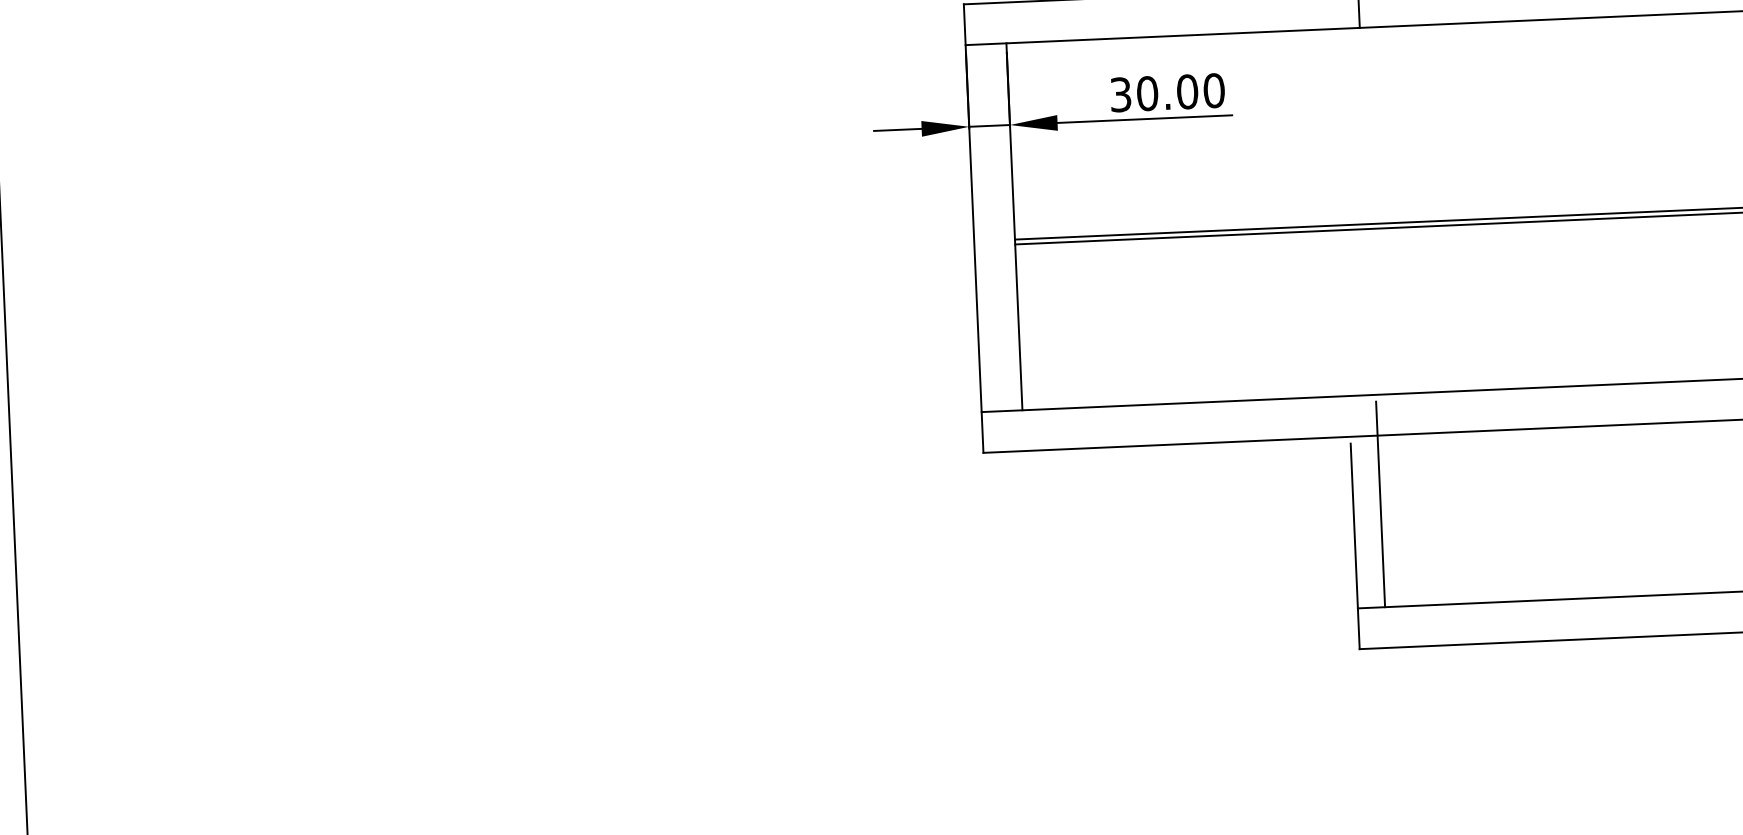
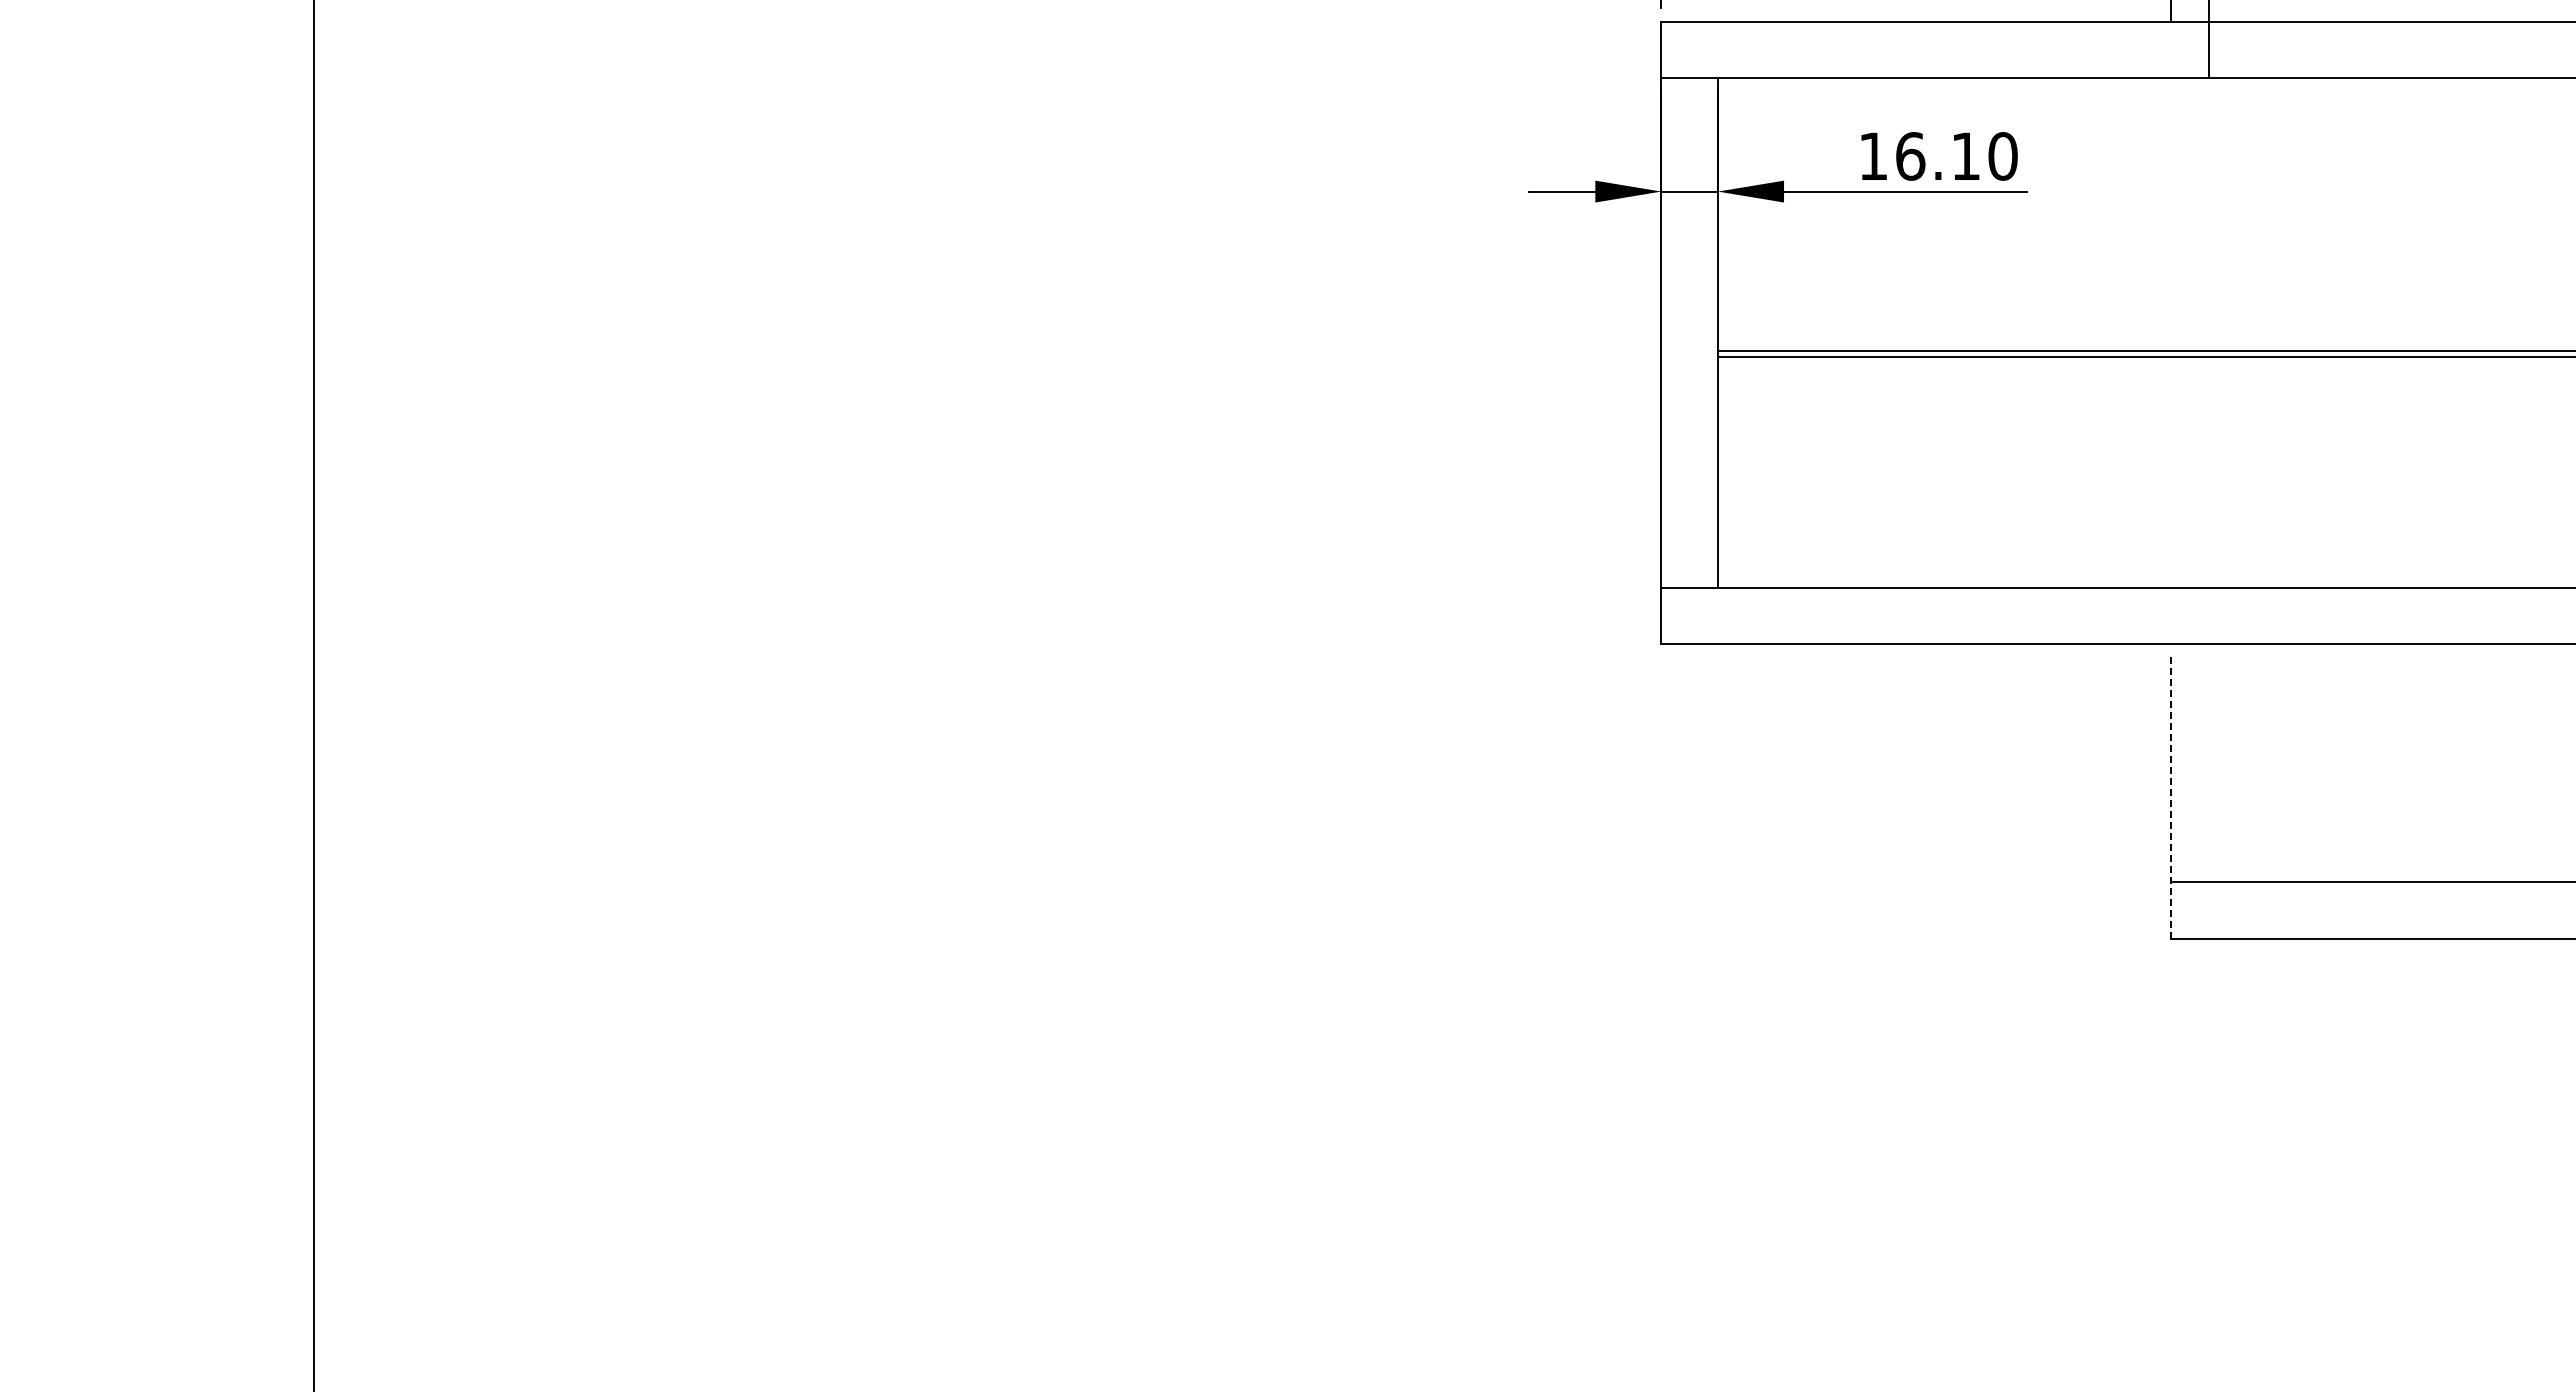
text: (1154, 93) -> (1919, 156), 30.00 -> 16.10
line: (1380, 504) -> (2208, 739), removed
line: (1354, 546) -> (2170, 796), solid -> dashed

